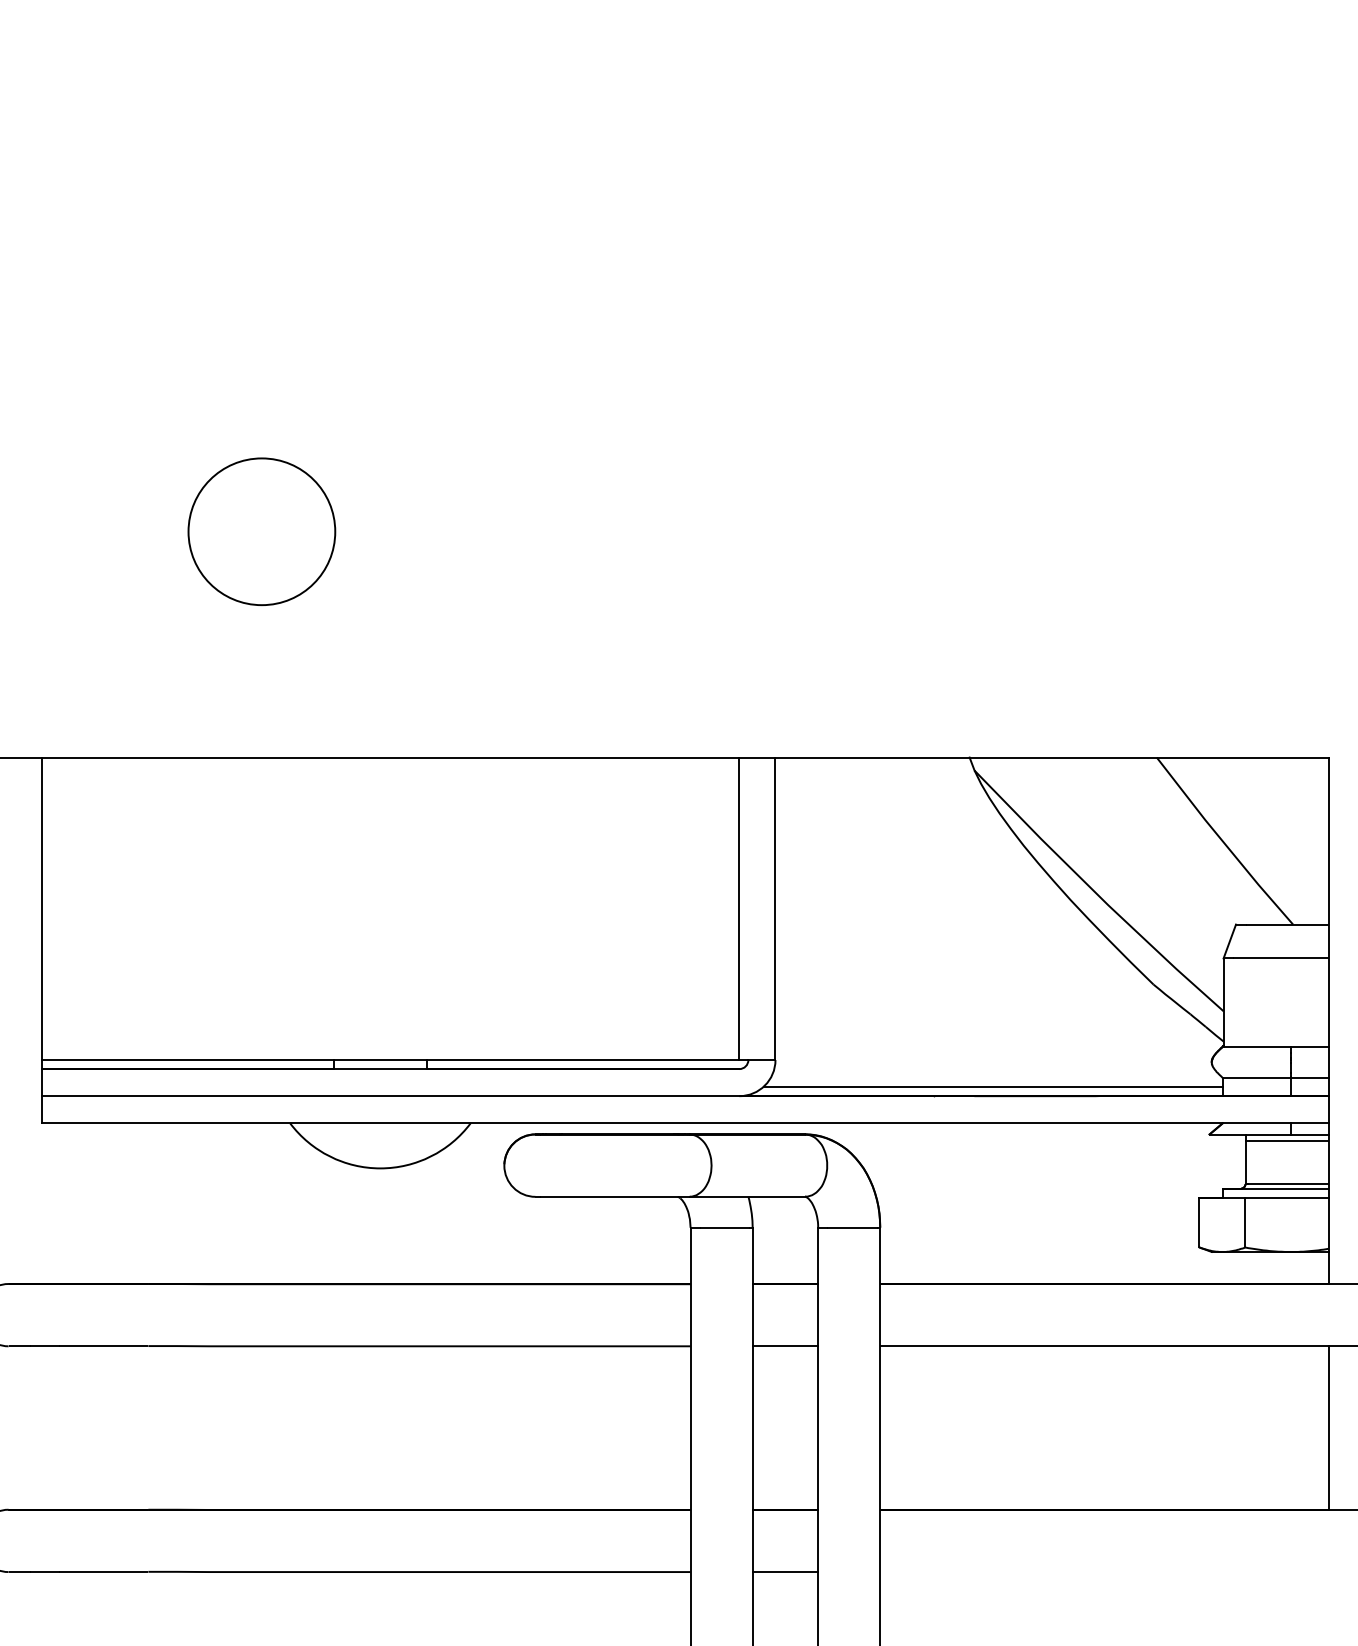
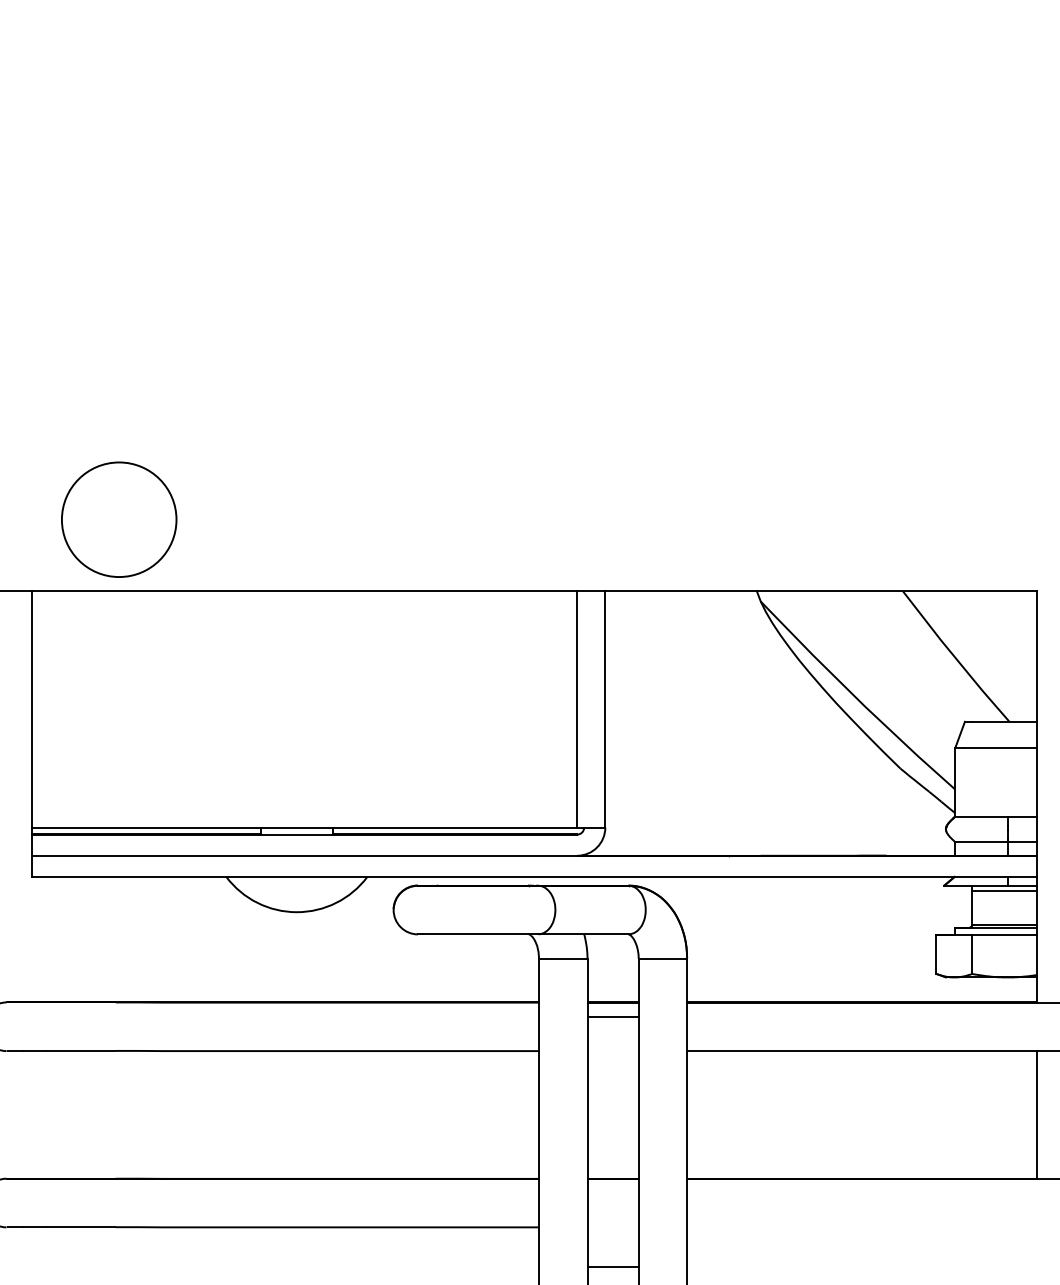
circle: (261, 531) -> (118, 519), moved
line: (992, 1086) -> (774, 848), removed
line: (785, 1346) -> (613, 1016), moved
line: (785, 1572) -> (613, 1267), moved

